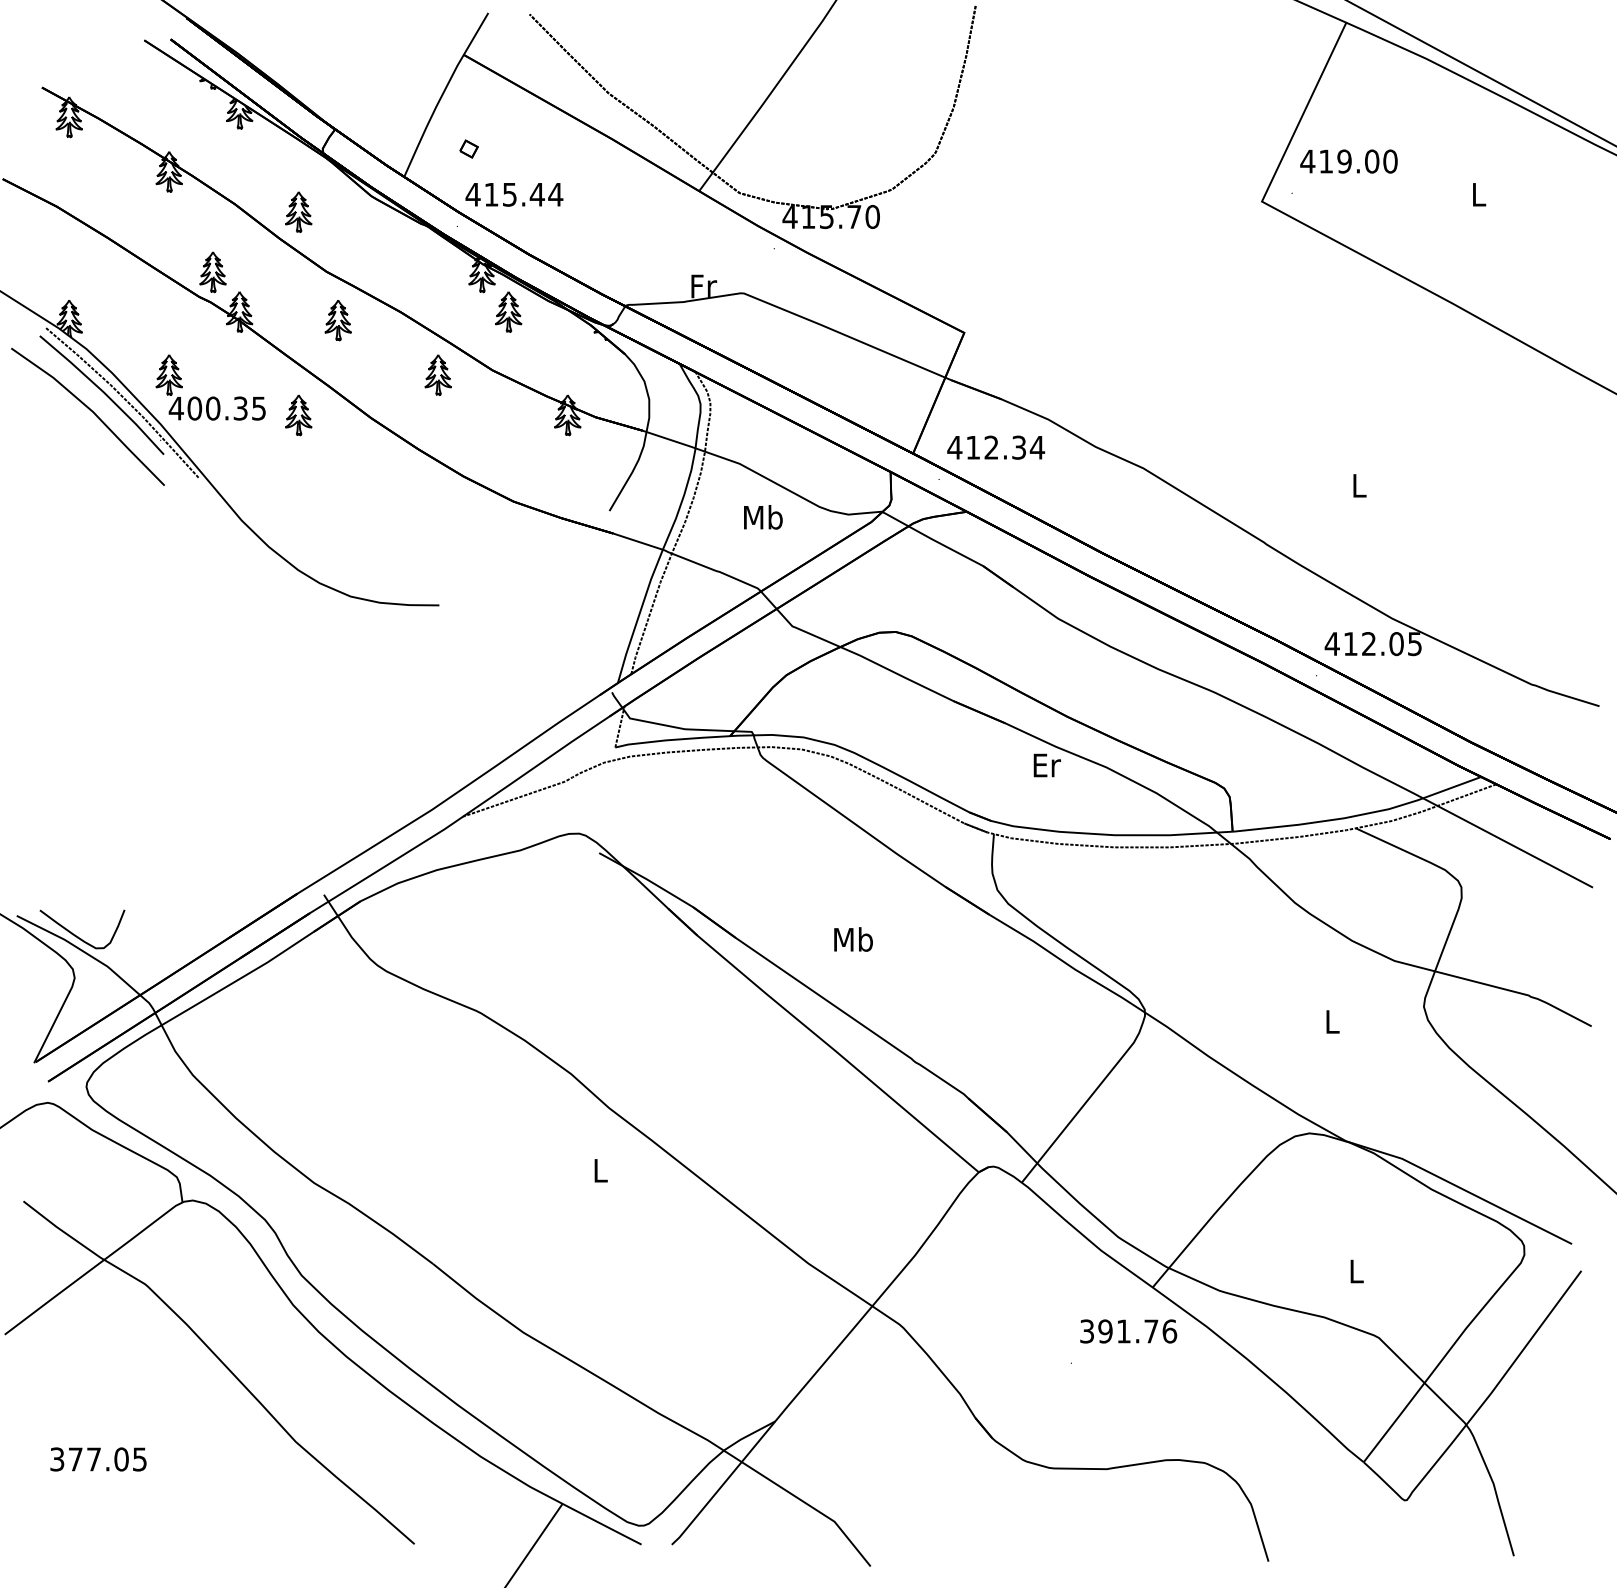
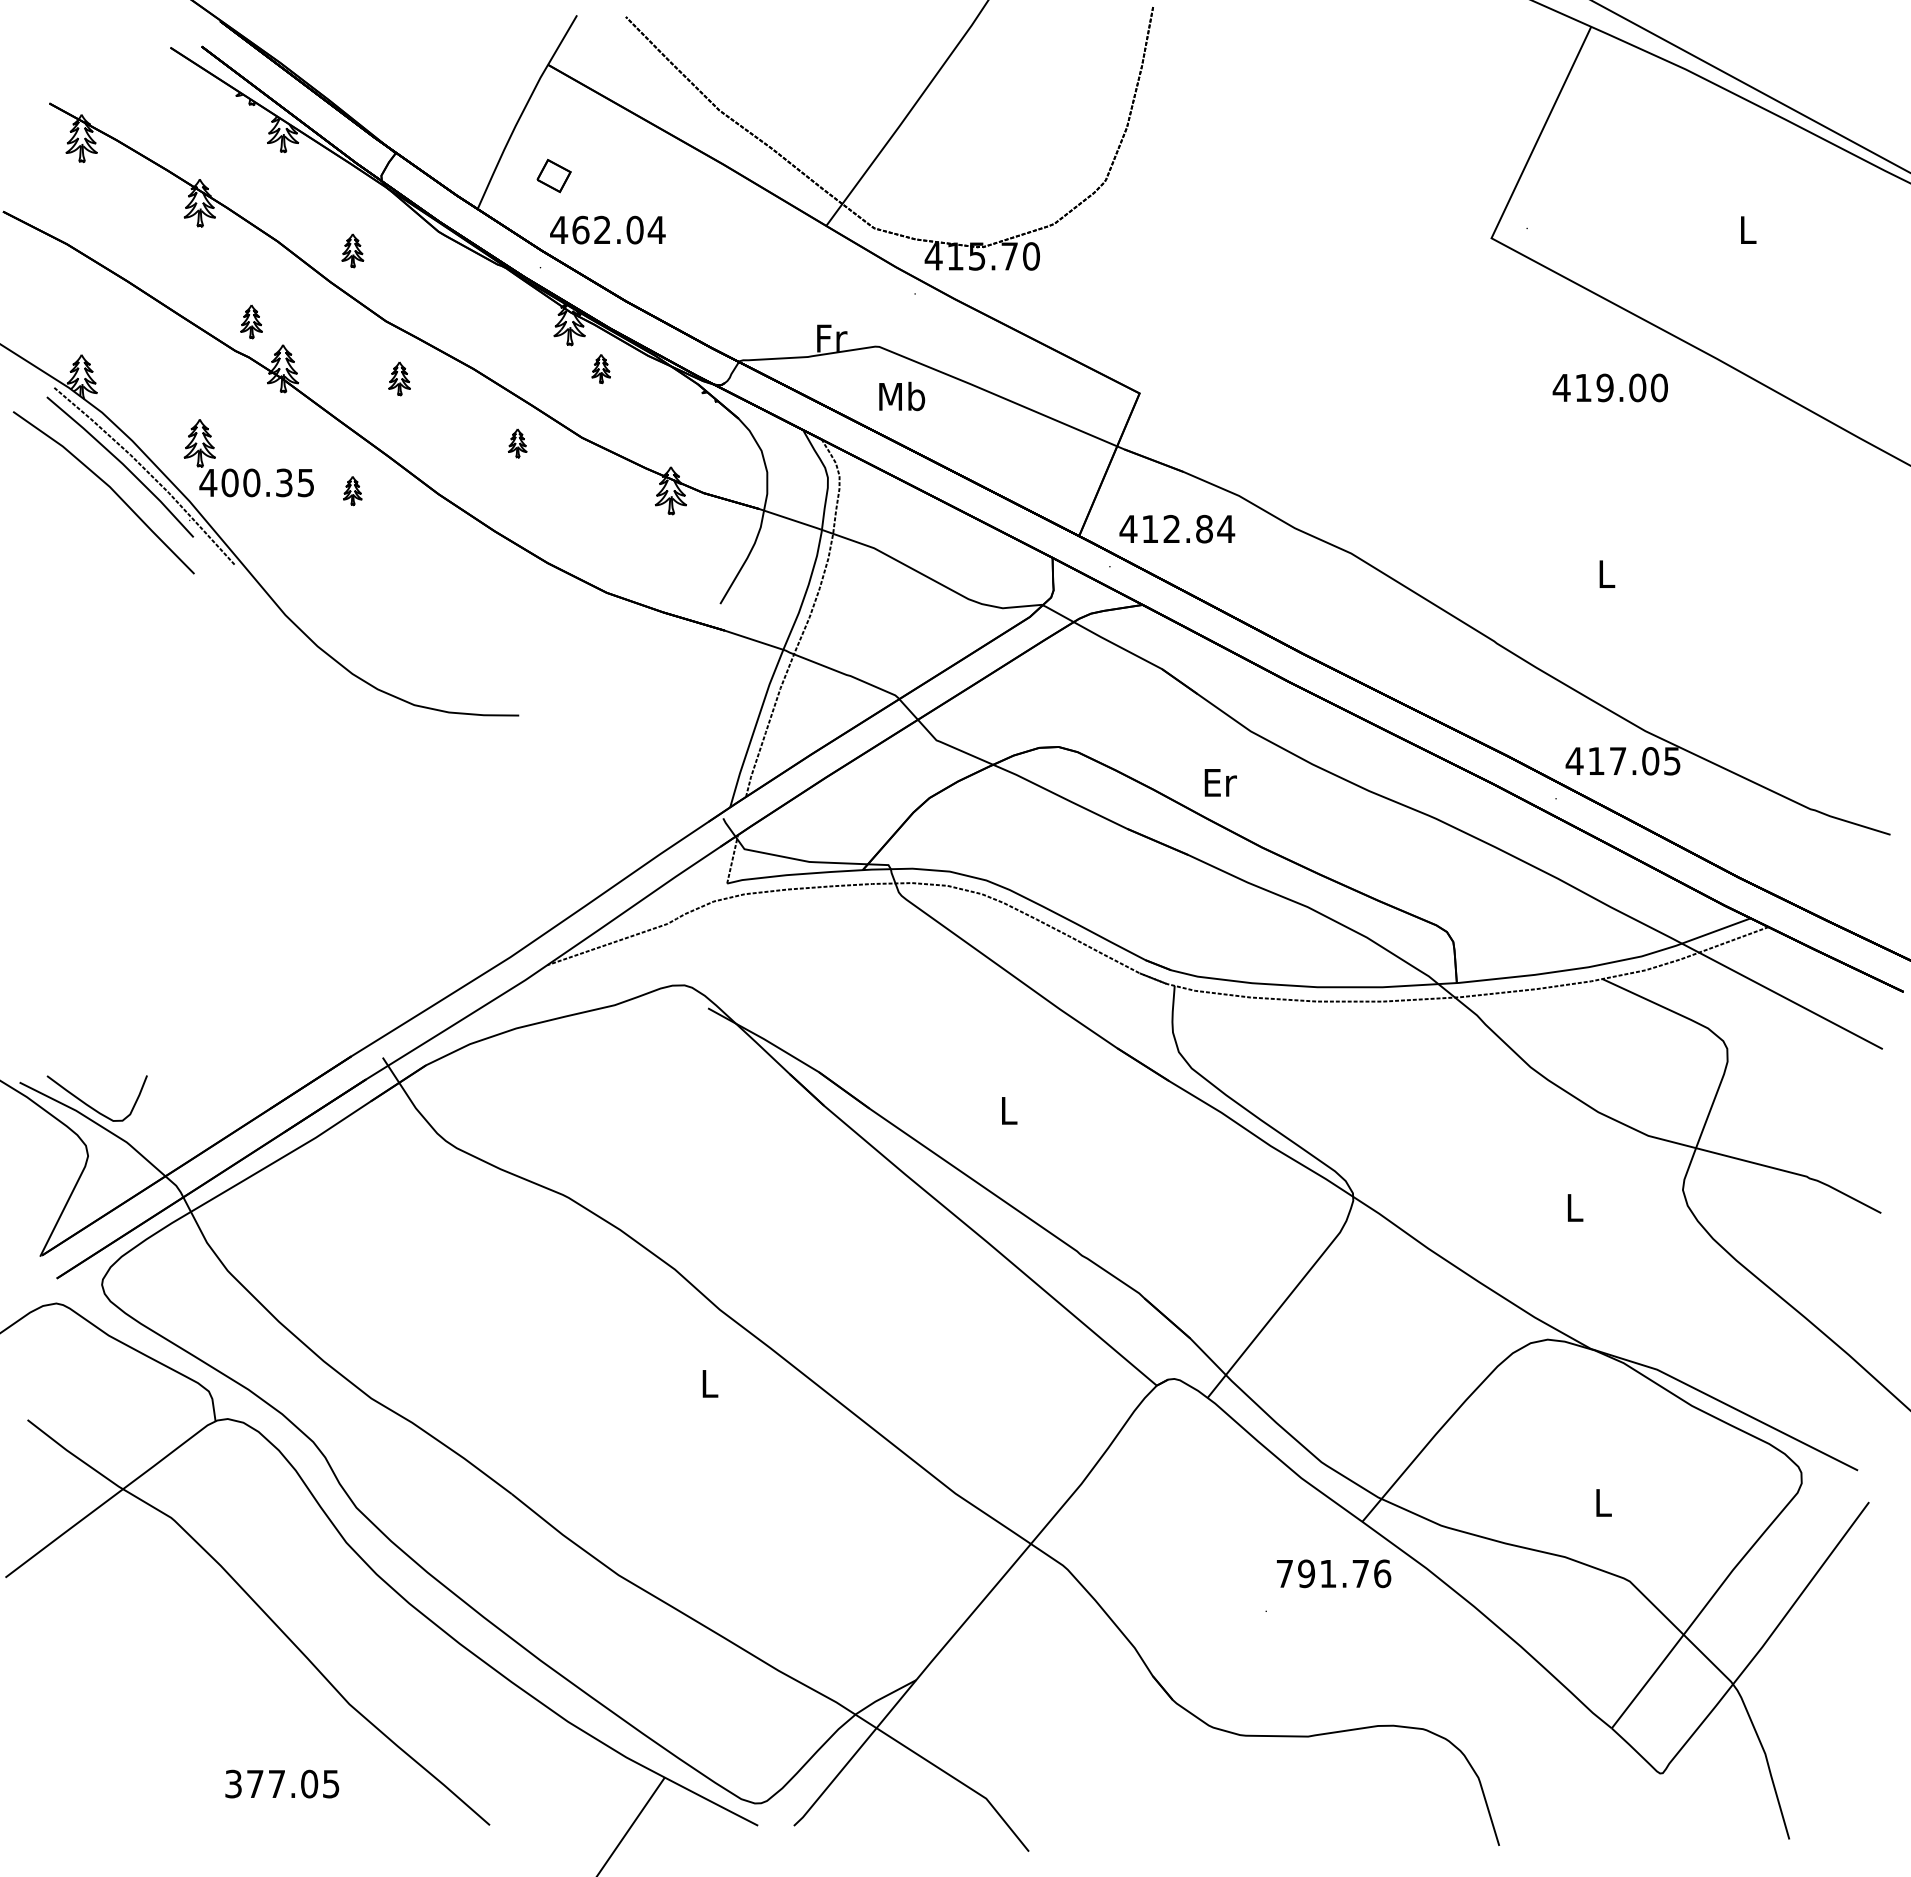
part: (469, 149) -> (554, 176), size x1.6
text: (1348, 161) -> (1609, 387), moved
text: (514, 194) -> (608, 229), 415.44 -> 462.04
part: (298, 211) -> (352, 250), size x0.7
part: (212, 272) -> (251, 321), size x0.7
part: (509, 311) -> (601, 368), size x0.6
part: (338, 320) -> (399, 378), size x0.7
part: (437, 375) -> (517, 443), size x0.6
part: (298, 414) -> (352, 490), size x0.6
text: (1019, 447) -> (1204, 529), 412.34 -> 412.84
text: (763, 517) -> (902, 396), moved
text: (1368, 643) -> (1617, 760), 412.05 -> 417.05
text: (1047, 765) -> (1220, 782), moved
text: (853, 939) -> (1008, 1110), Mb -> L
text: (1086, 1331) -> (1284, 1573), 391.76 -> 791.76
text: (98, 1458) -> (282, 1783), moved

